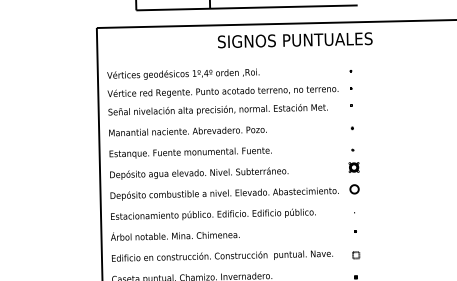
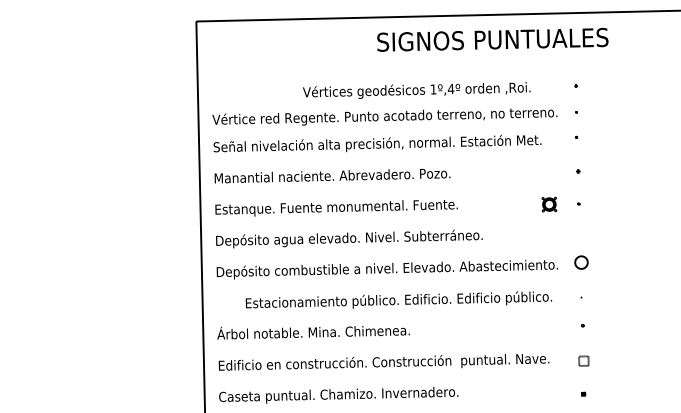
text: (183, 73) -> (416, 89), moved
part: (353, 167) -> (548, 204), moved
text: (213, 214) -> (399, 300), moved

